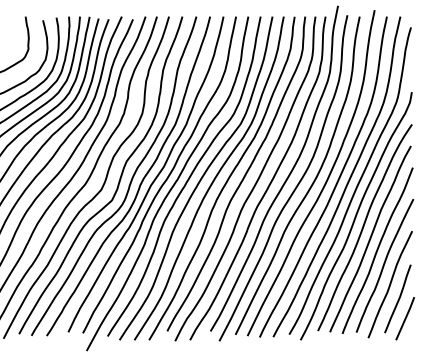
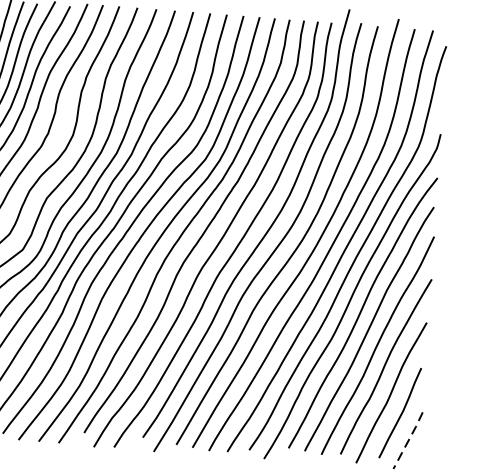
line: (405, 318) -> (408, 440), solid -> dashed

